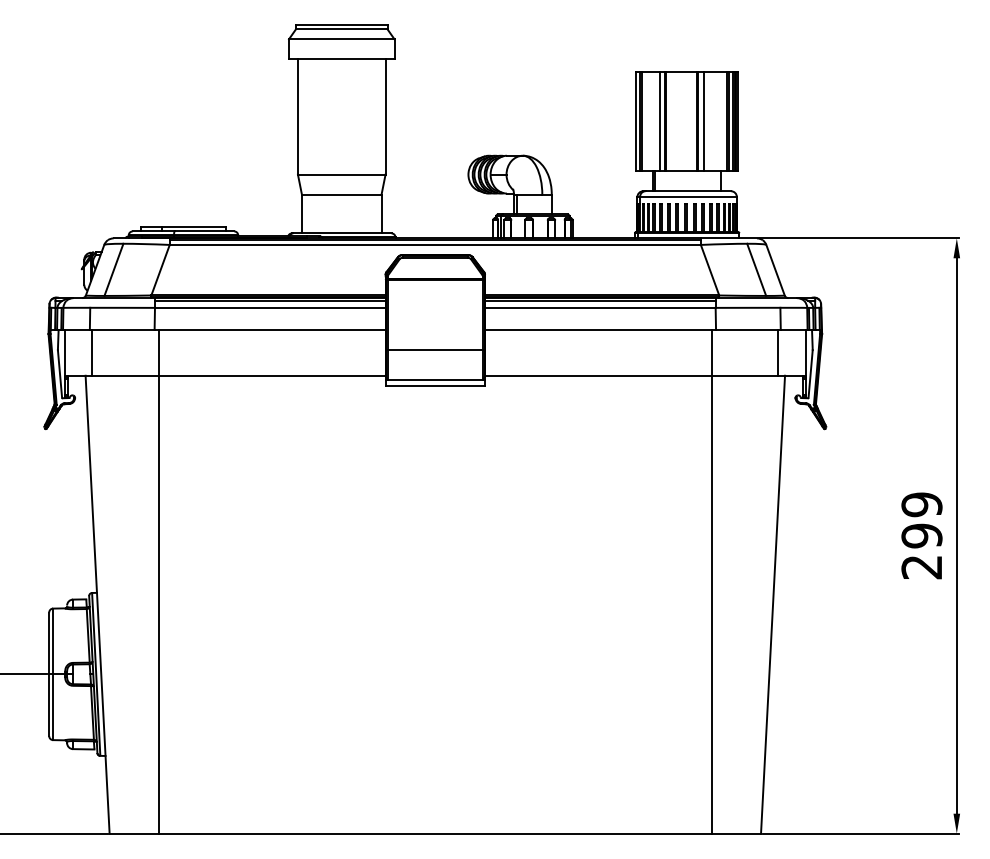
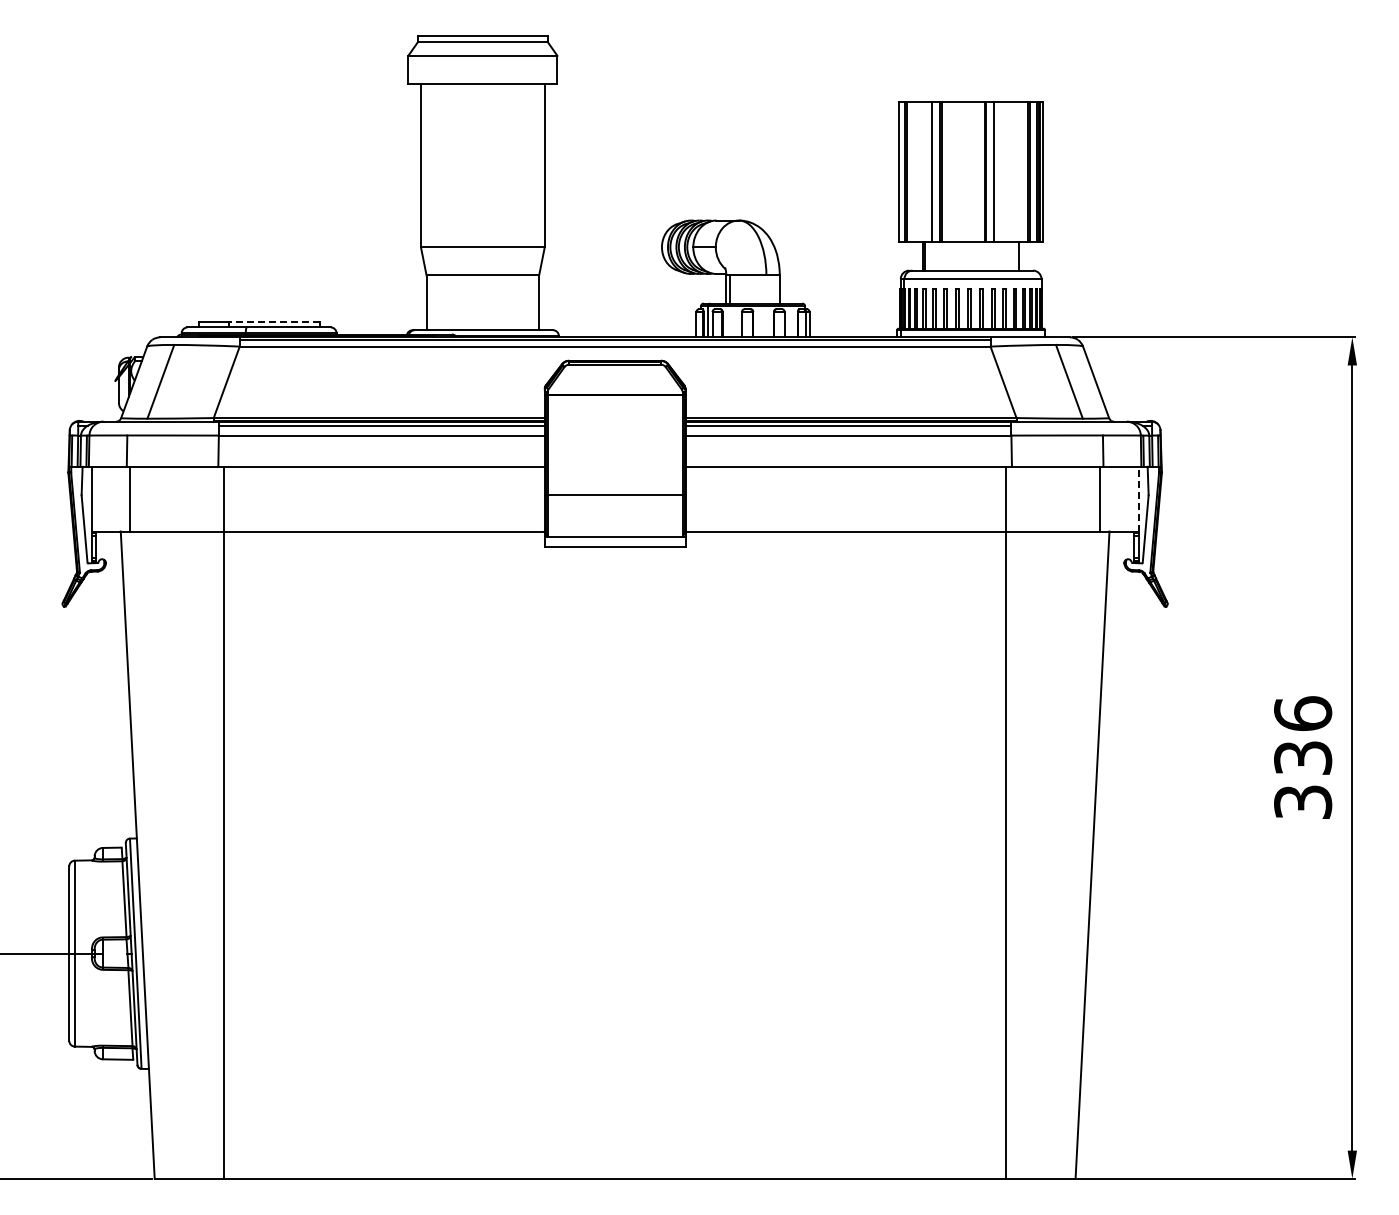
line: (193, 227) -> (273, 321), solid -> dashed
line: (805, 352) -> (1138, 498), solid -> dashed
text: (922, 535) -> (1303, 757), 299 -> 336

